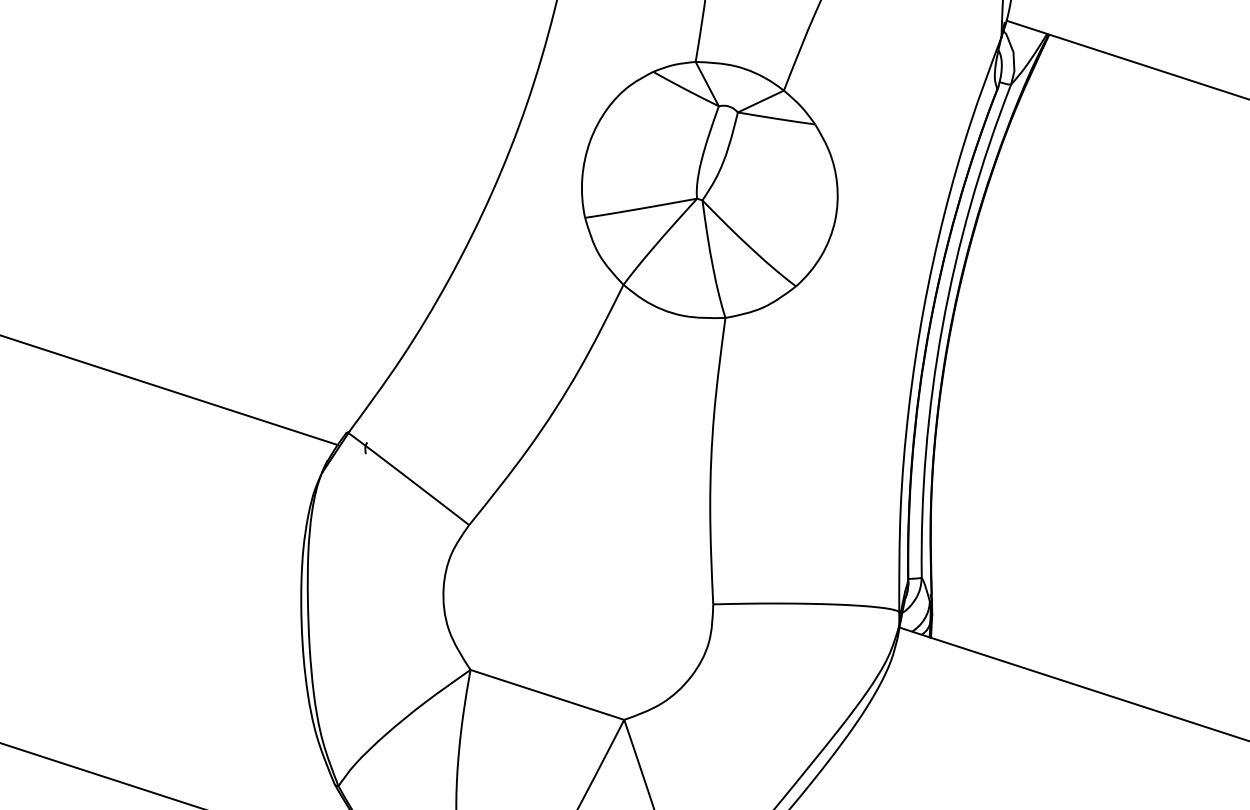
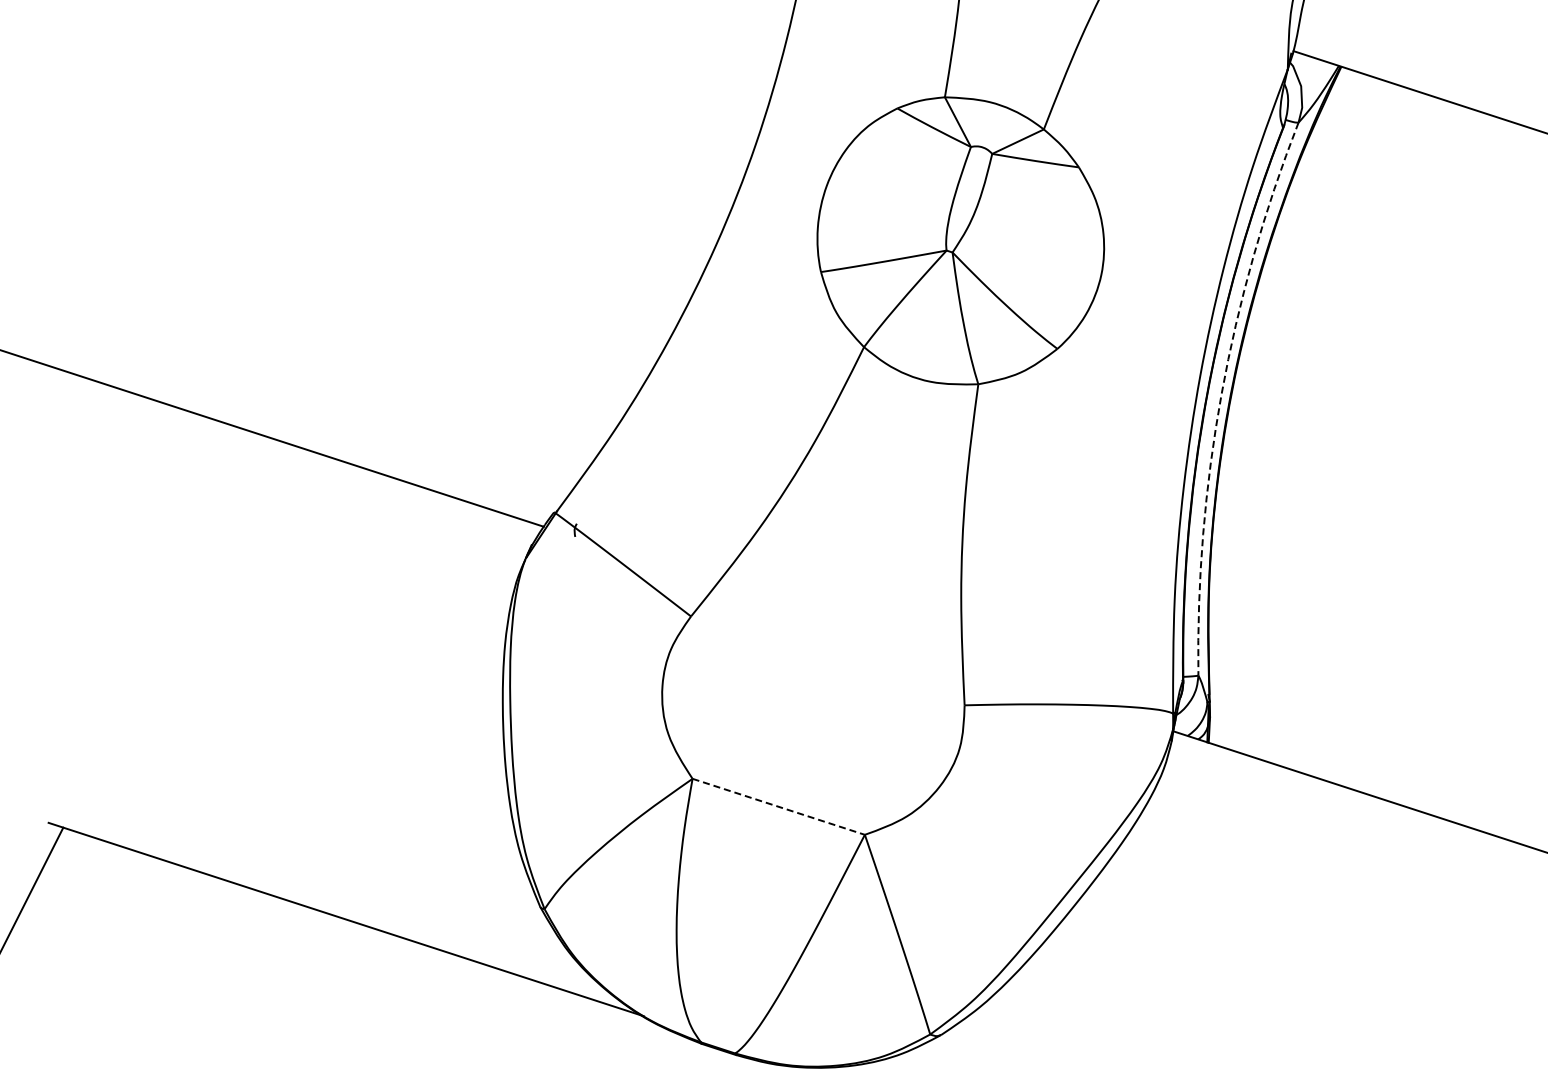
arc: (942, 327) -> (1221, 394), solid -> dashed
line: (547, 694) -> (778, 806), solid -> dashed

